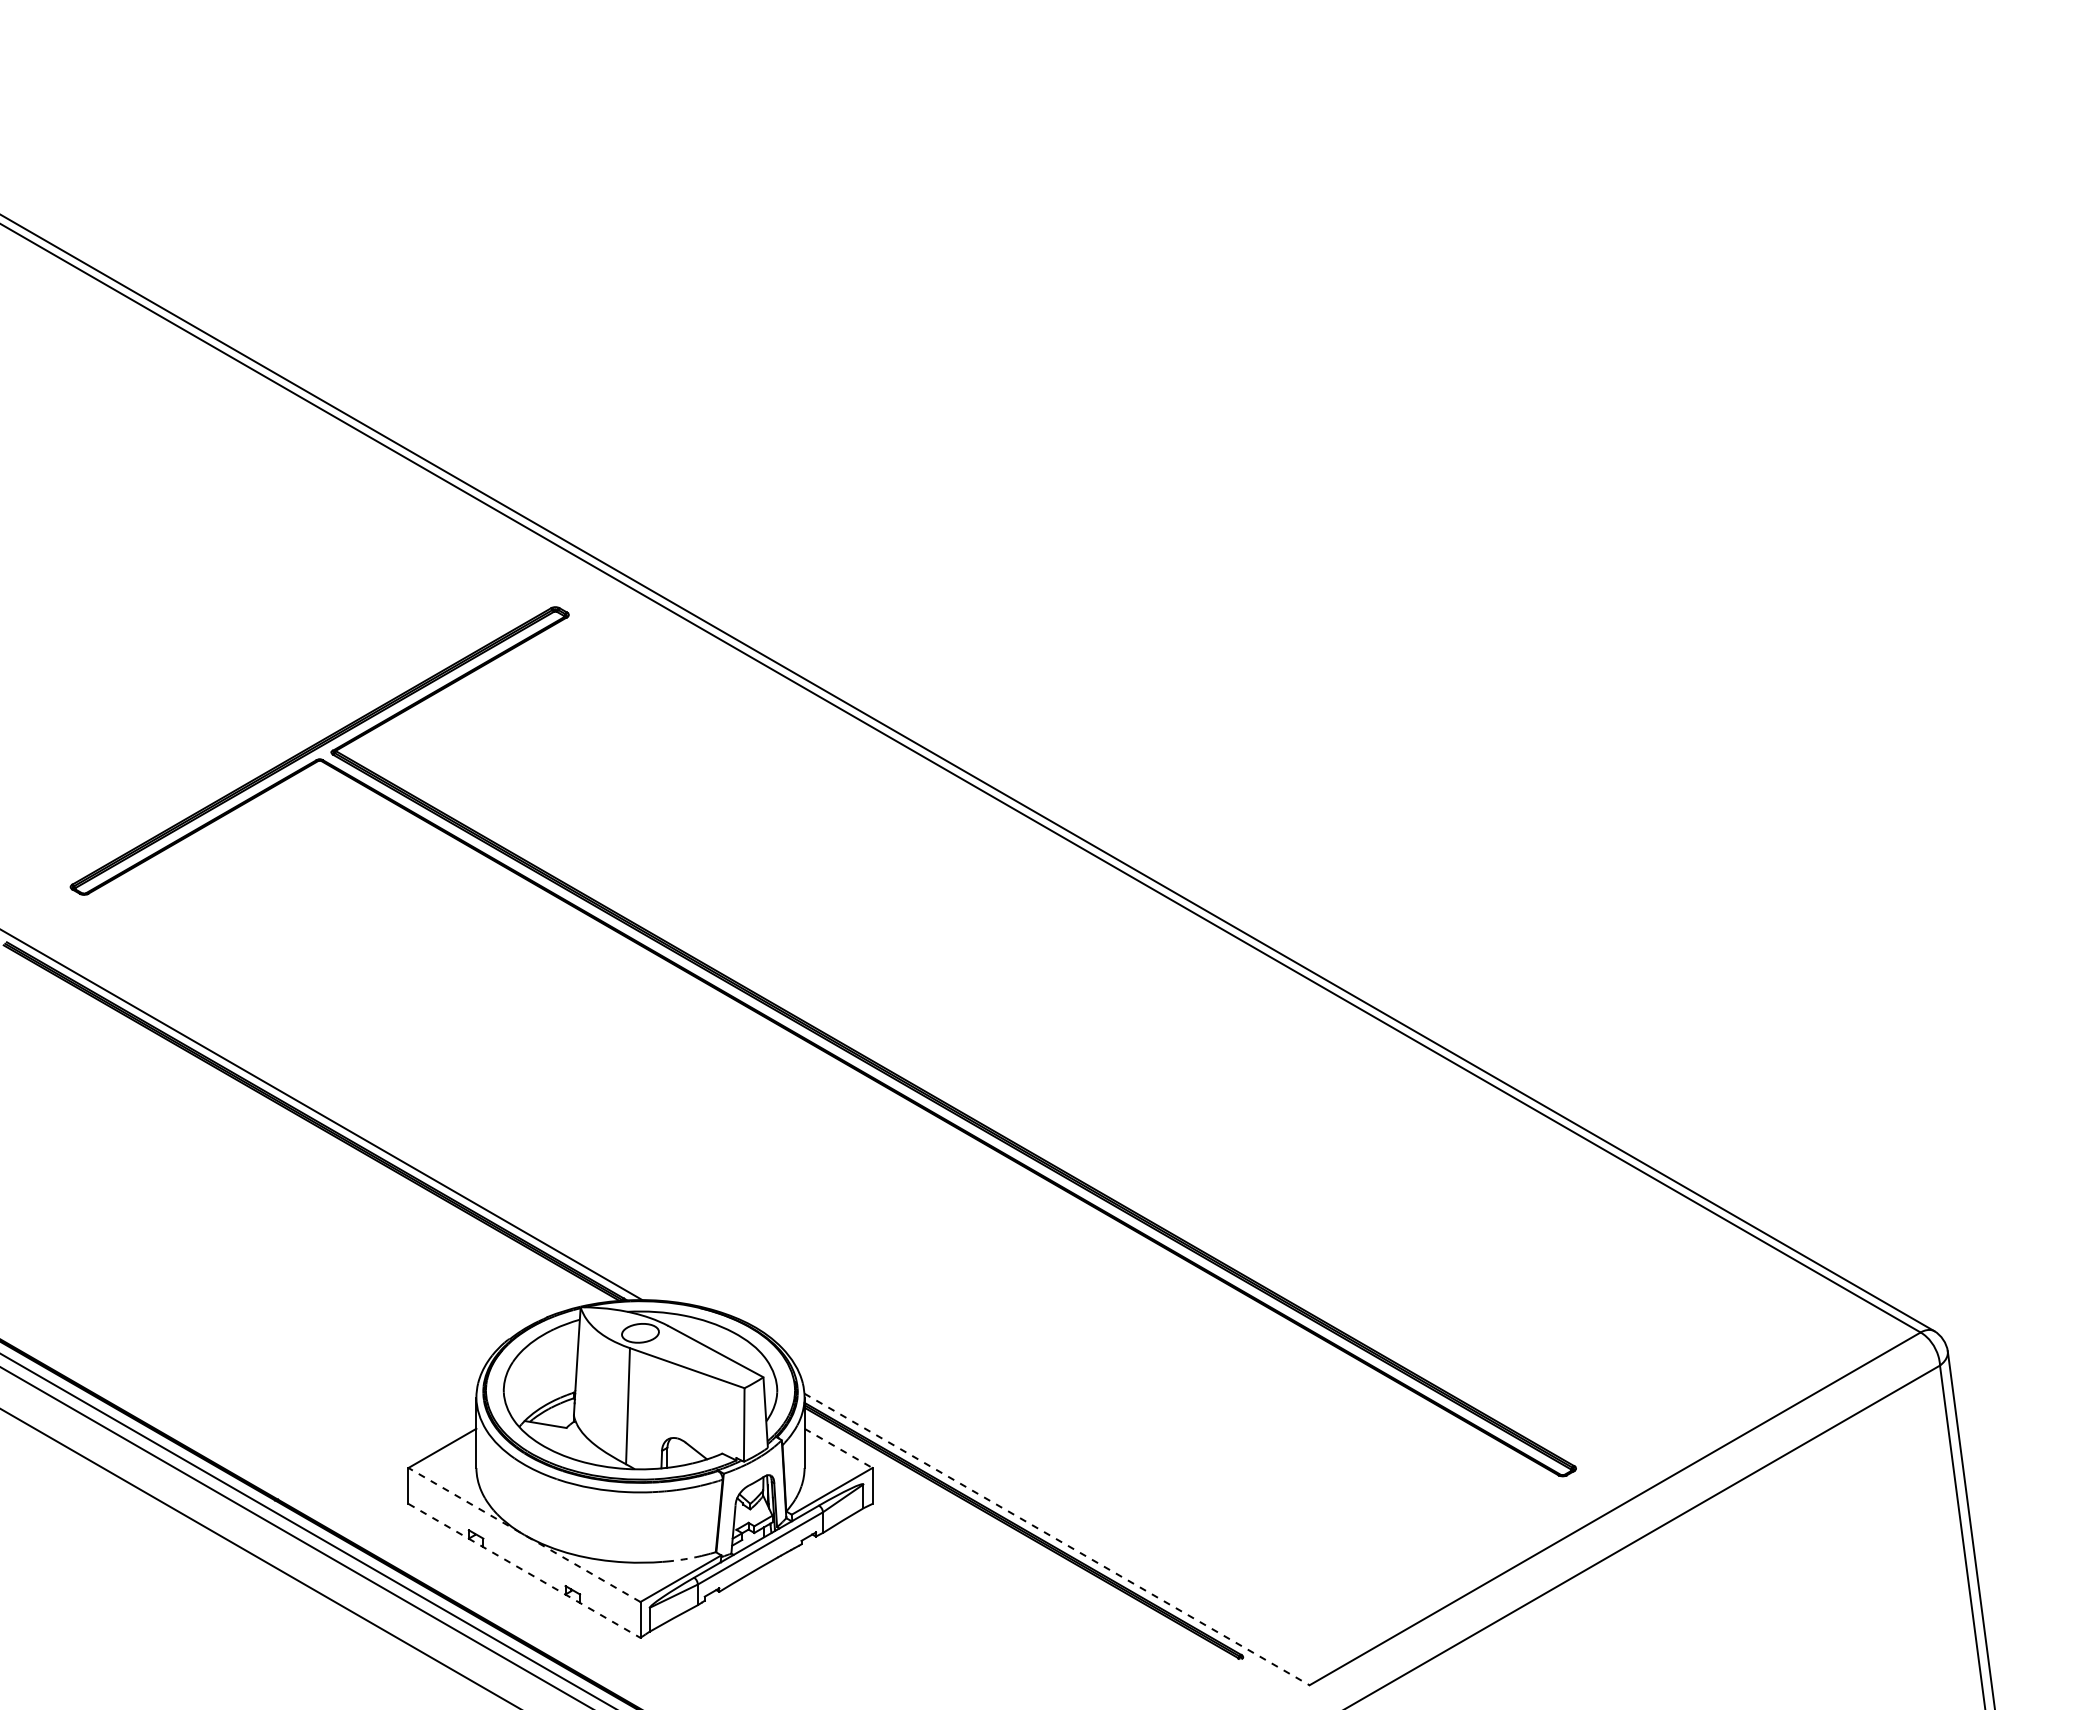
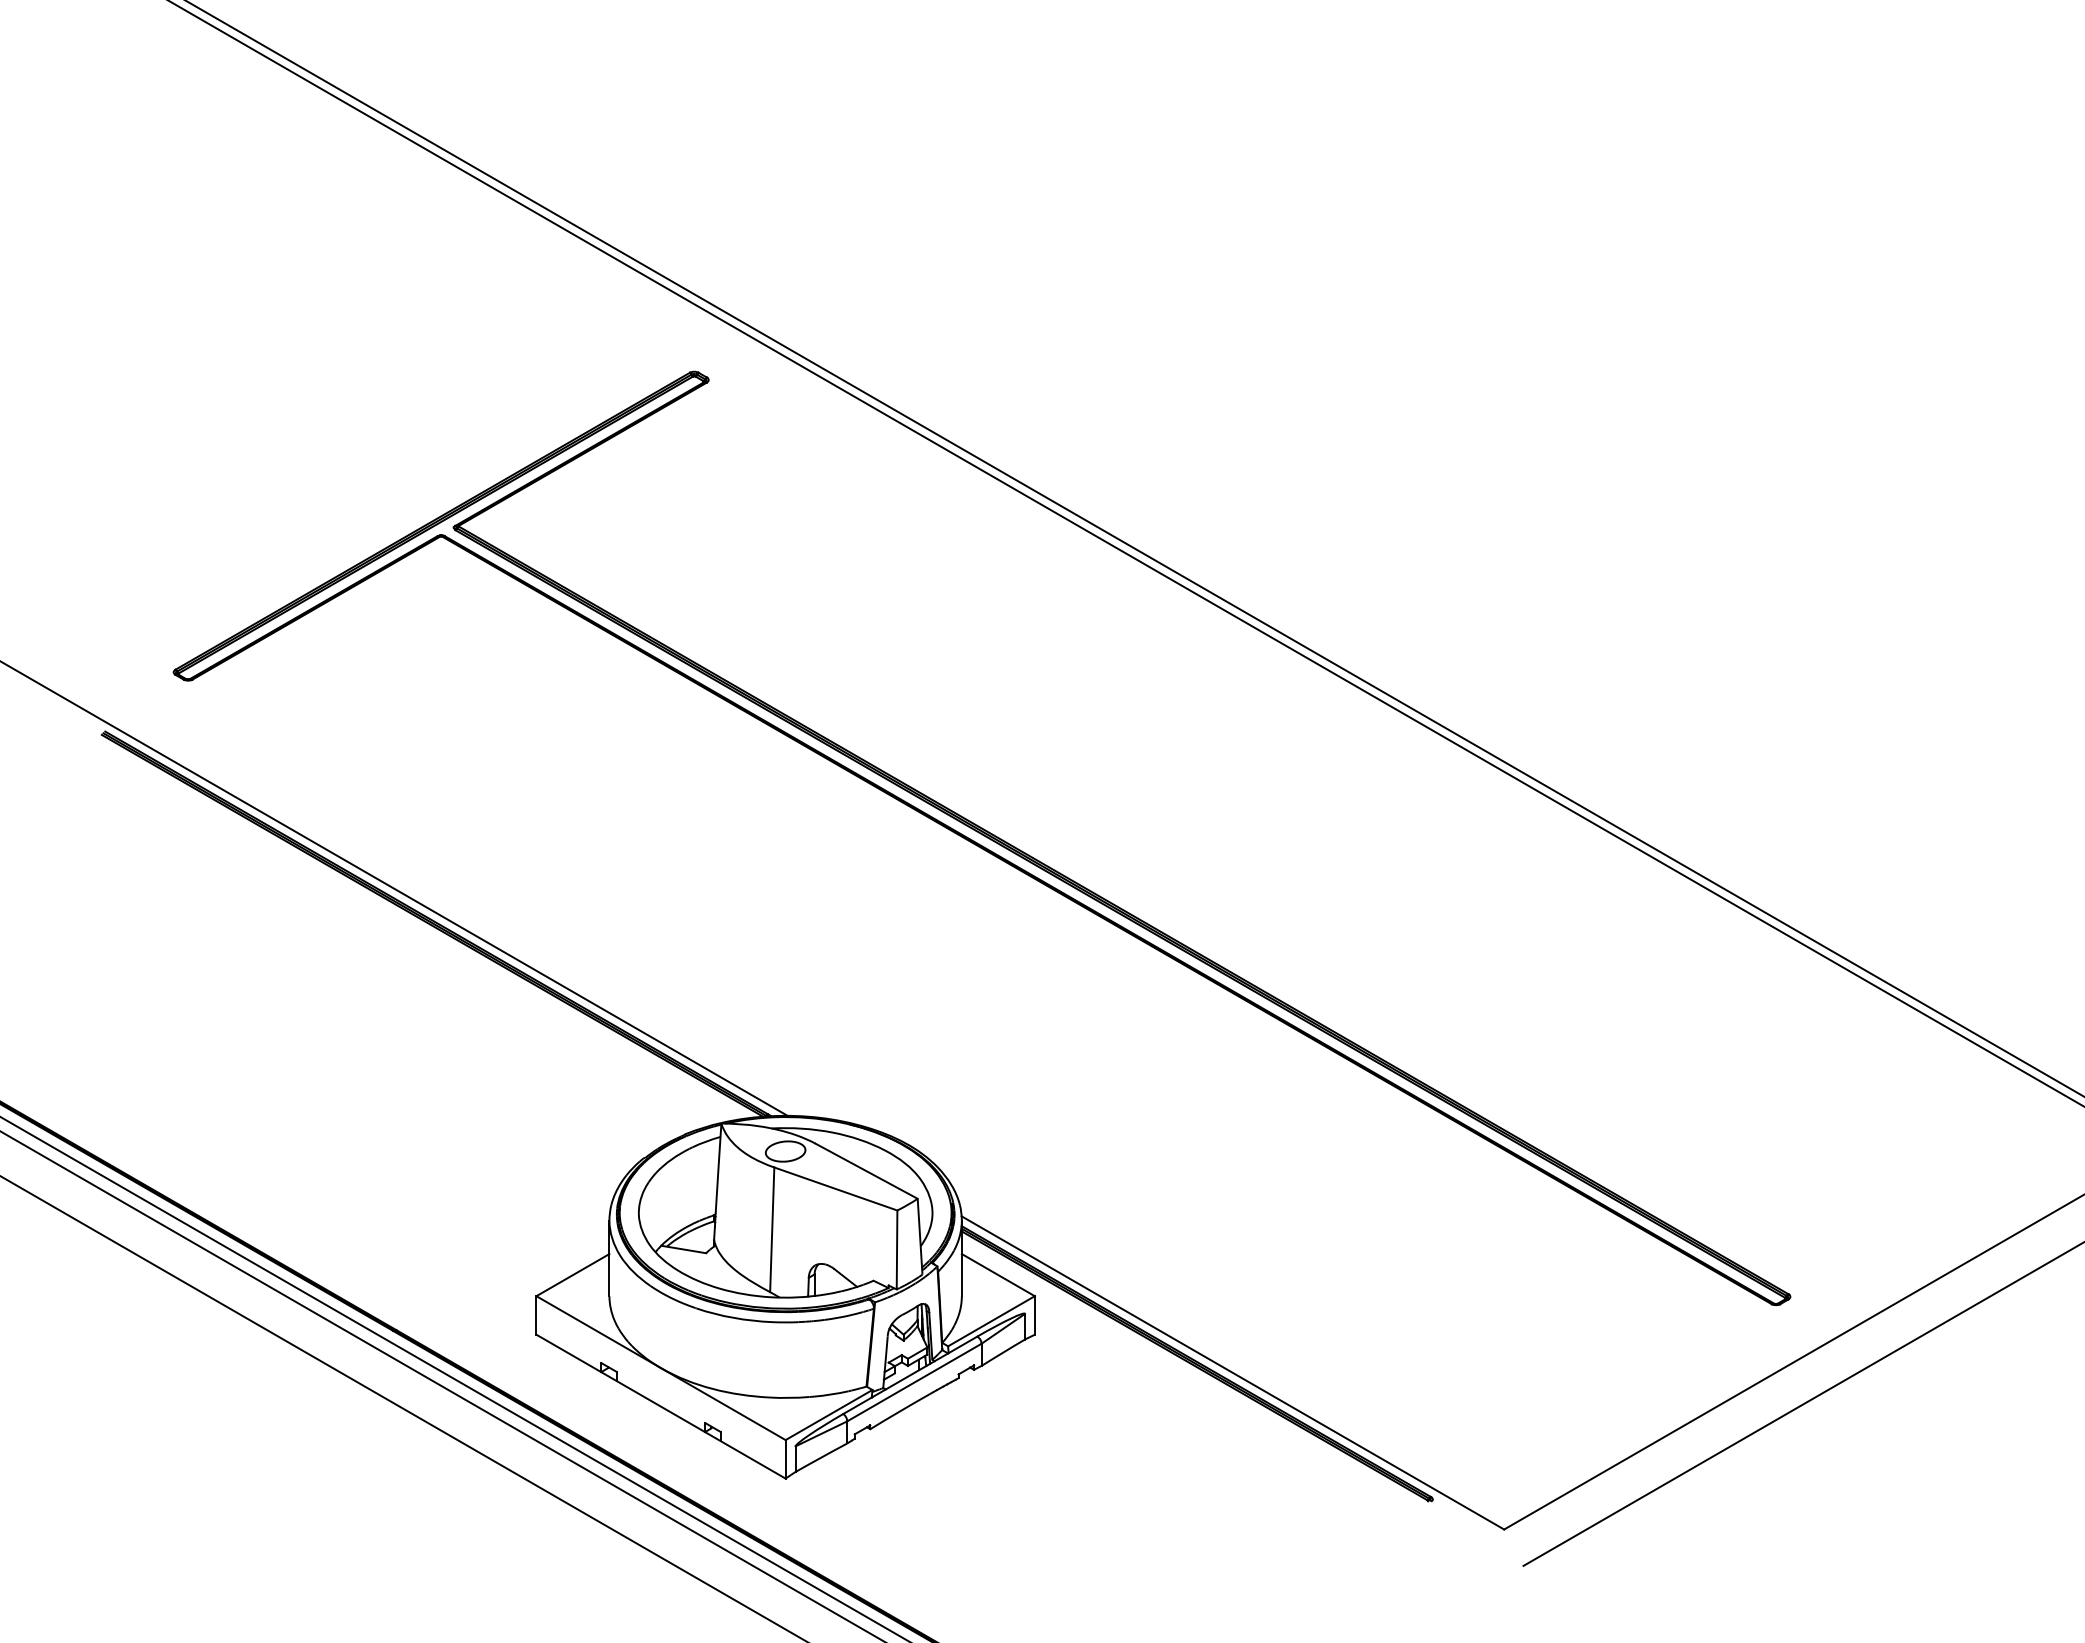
line: (838, 1448) -> (998, 1275), dashed -> solid
line: (524, 1535) -> (661, 1368), dashed -> solid
line: (1056, 1539) -> (1232, 1372), dashed -> solid
arc: (683, 1559) -> (831, 1394), dashed -> solid
line: (524, 1570) -> (661, 1406), dashed -> solid

